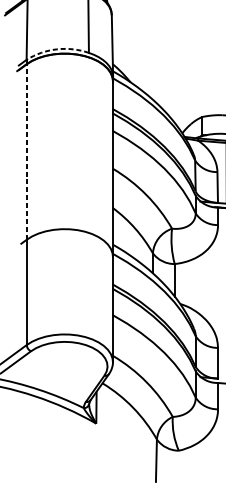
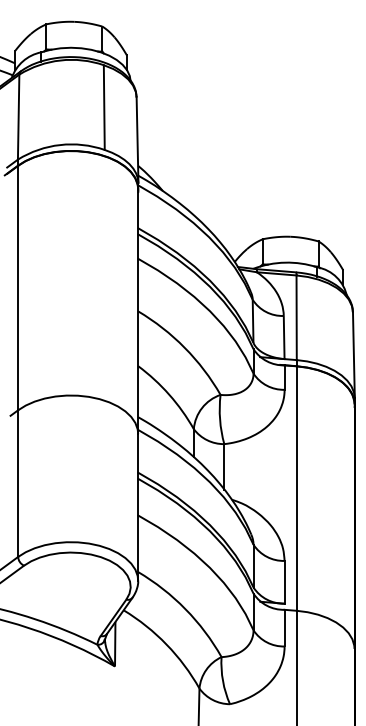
arc: (57, 49) -> (60, 145), dashed -> solid
line: (27, 151) -> (18, 287), dashed -> solid

